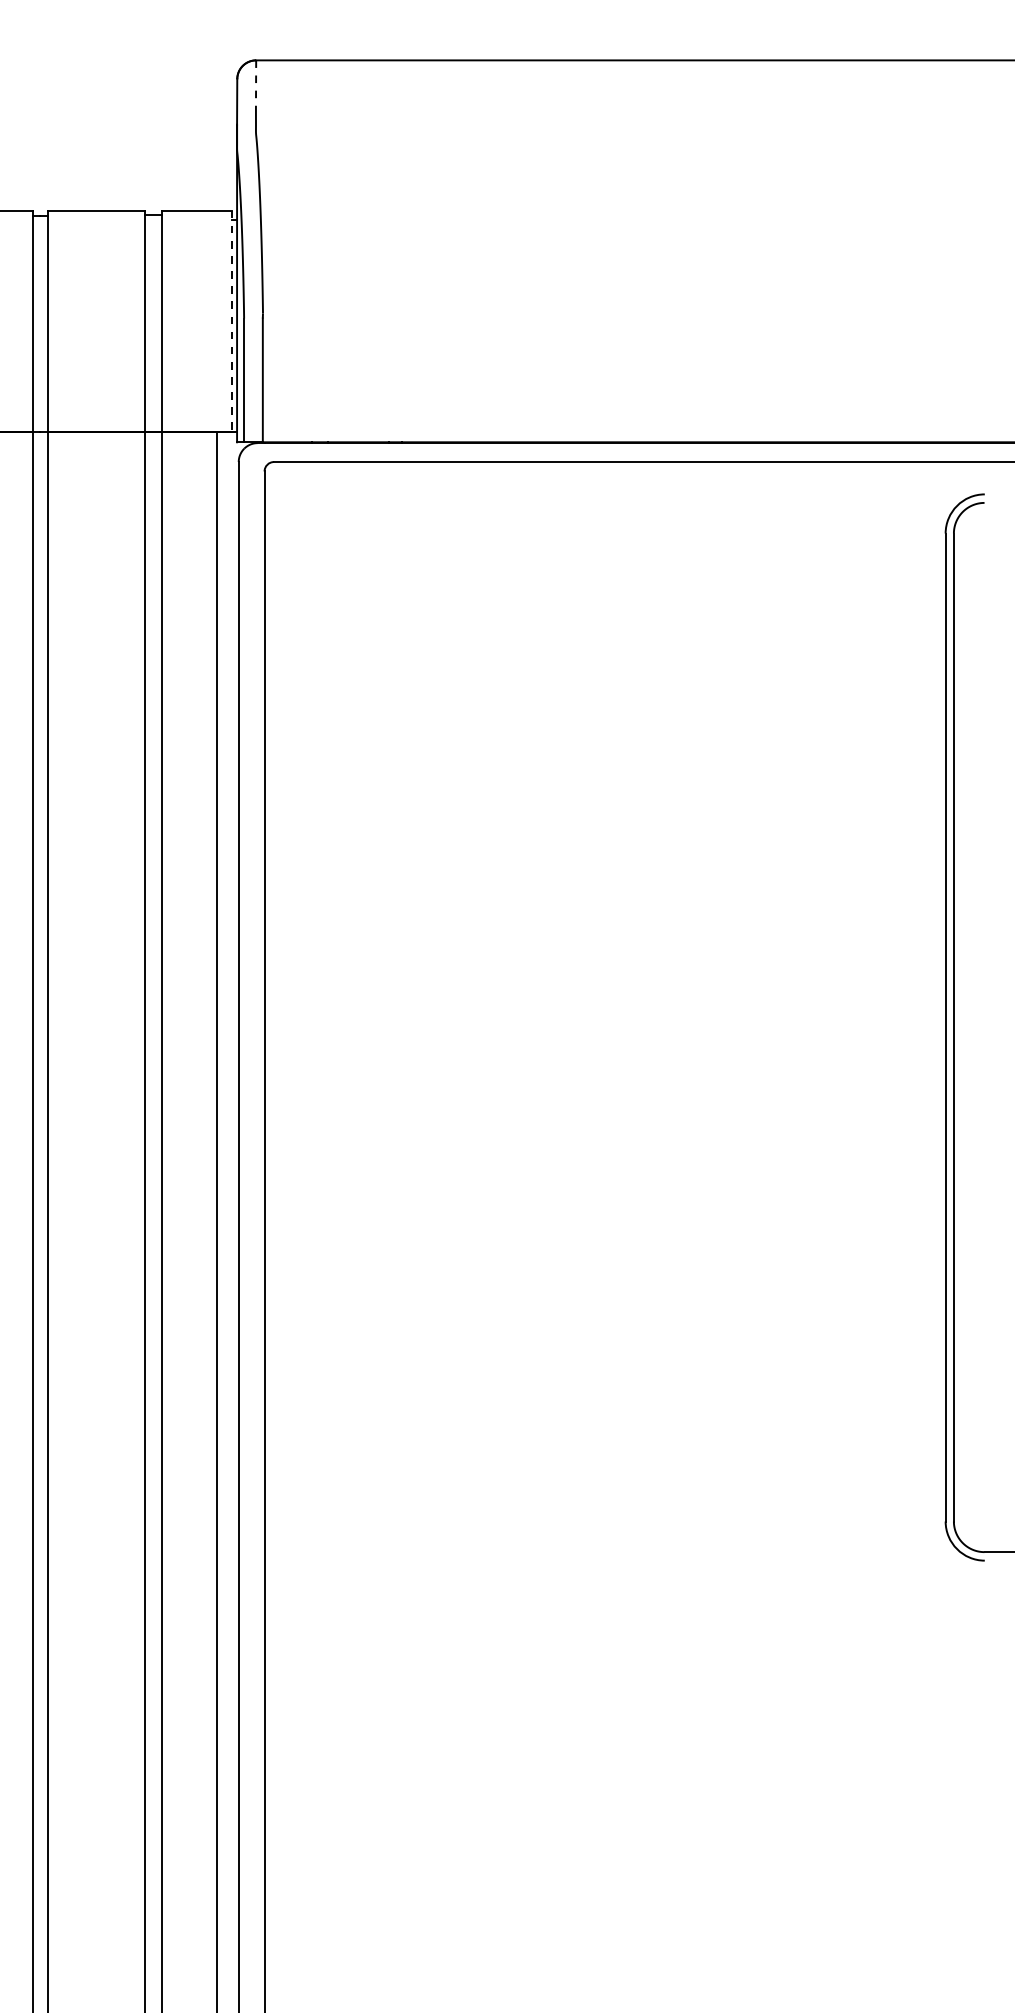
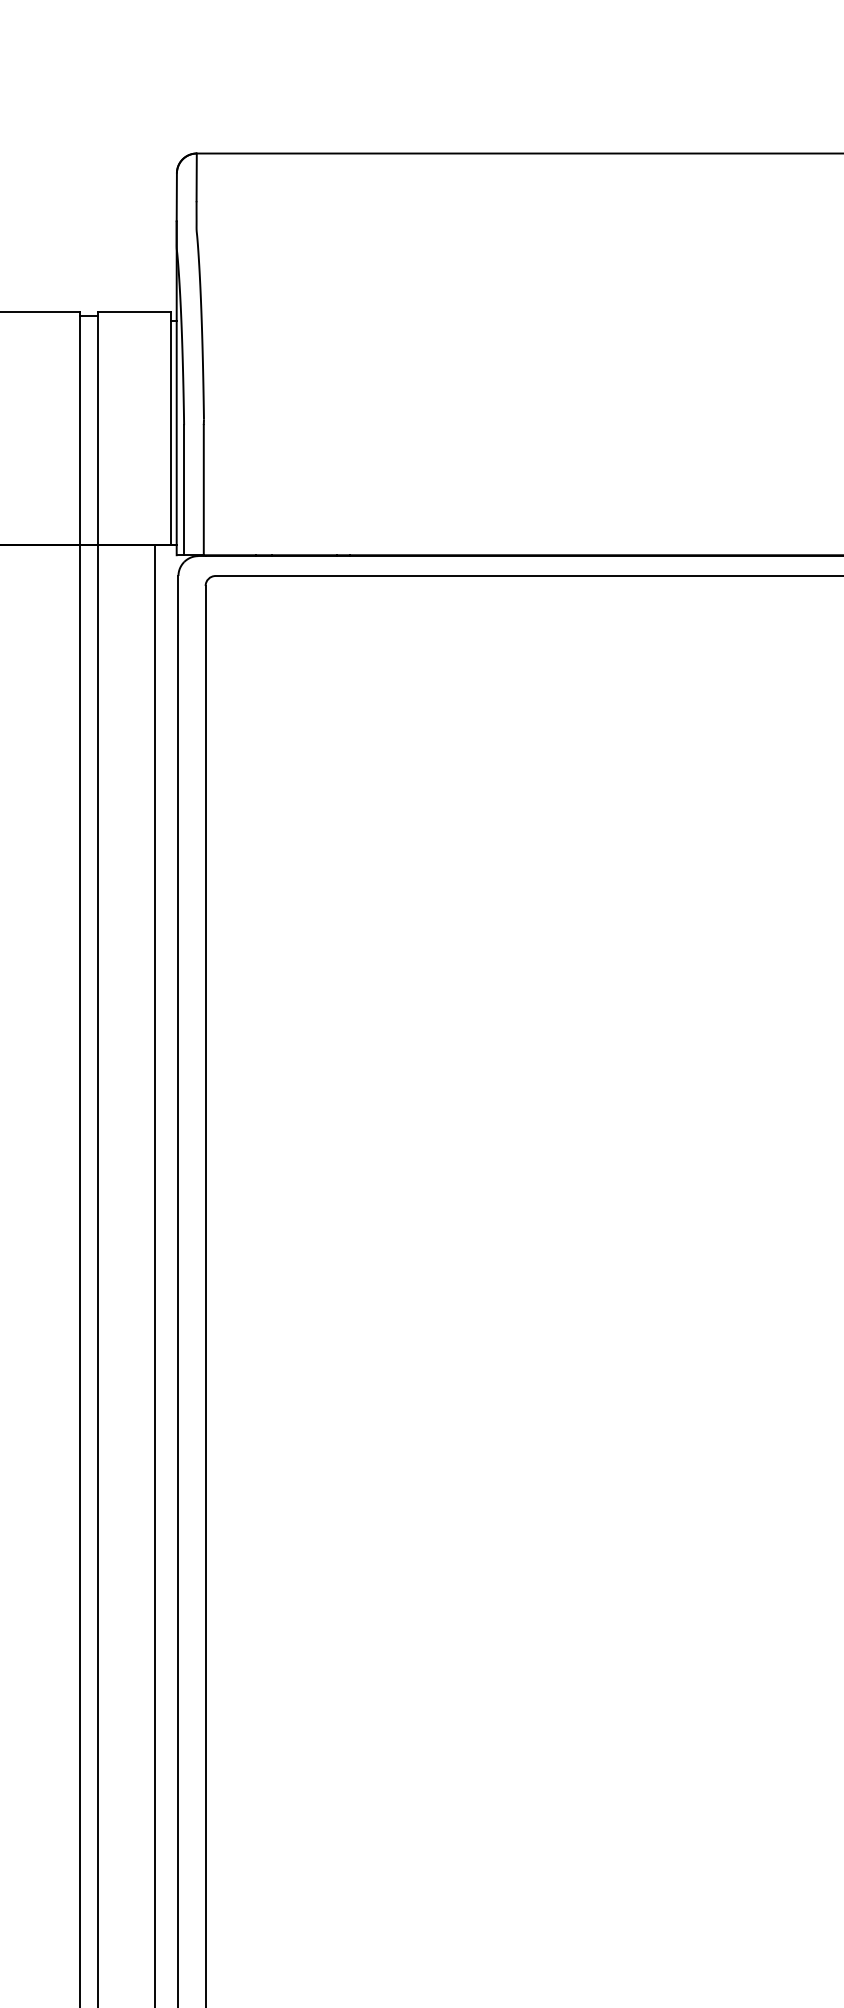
line: (256, 83) -> (197, 177), dashed -> solid
line: (231, 321) -> (170, 428), dashed -> solid

